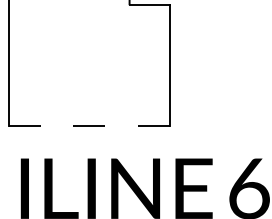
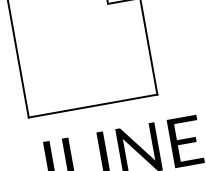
line: (89, 125) -> (93, 105), dashed -> solid

